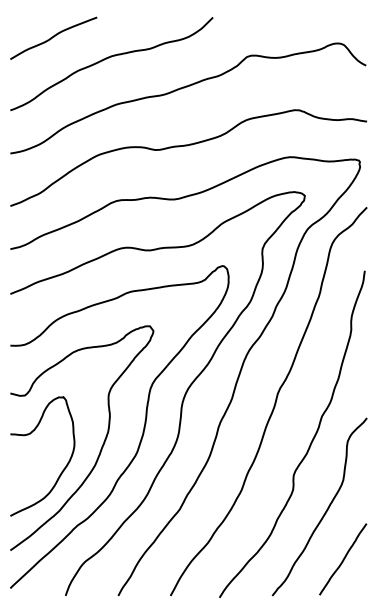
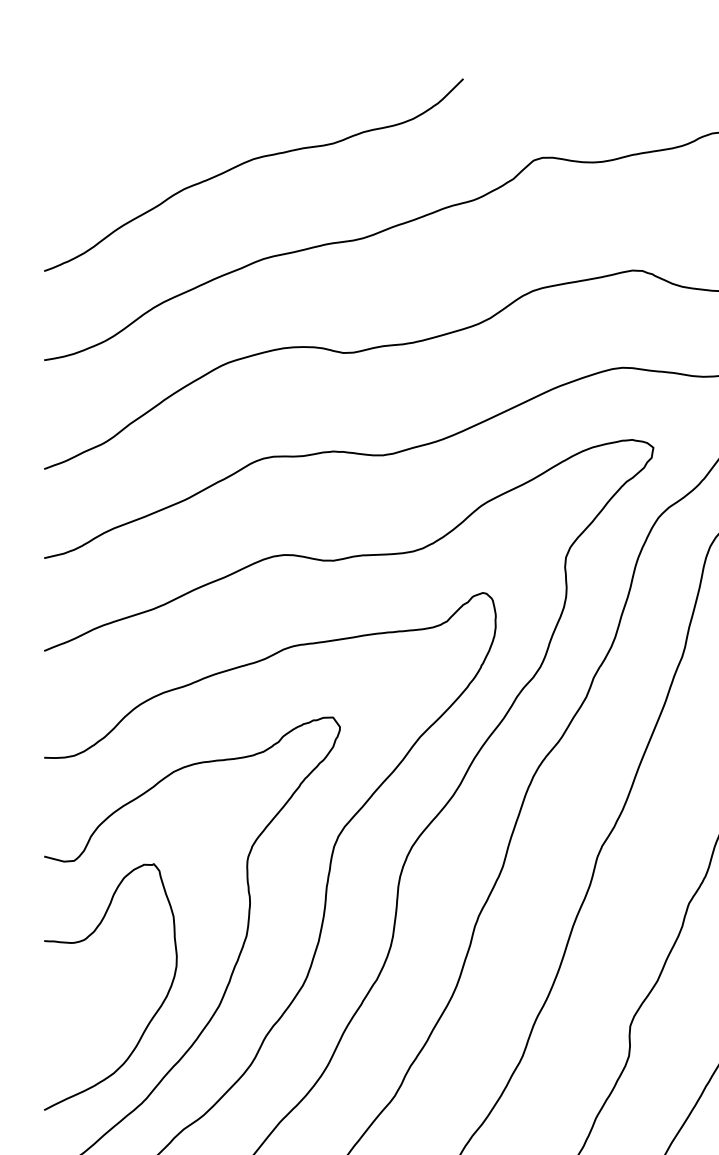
curve: (53, 37) -> (133, 120), removed

